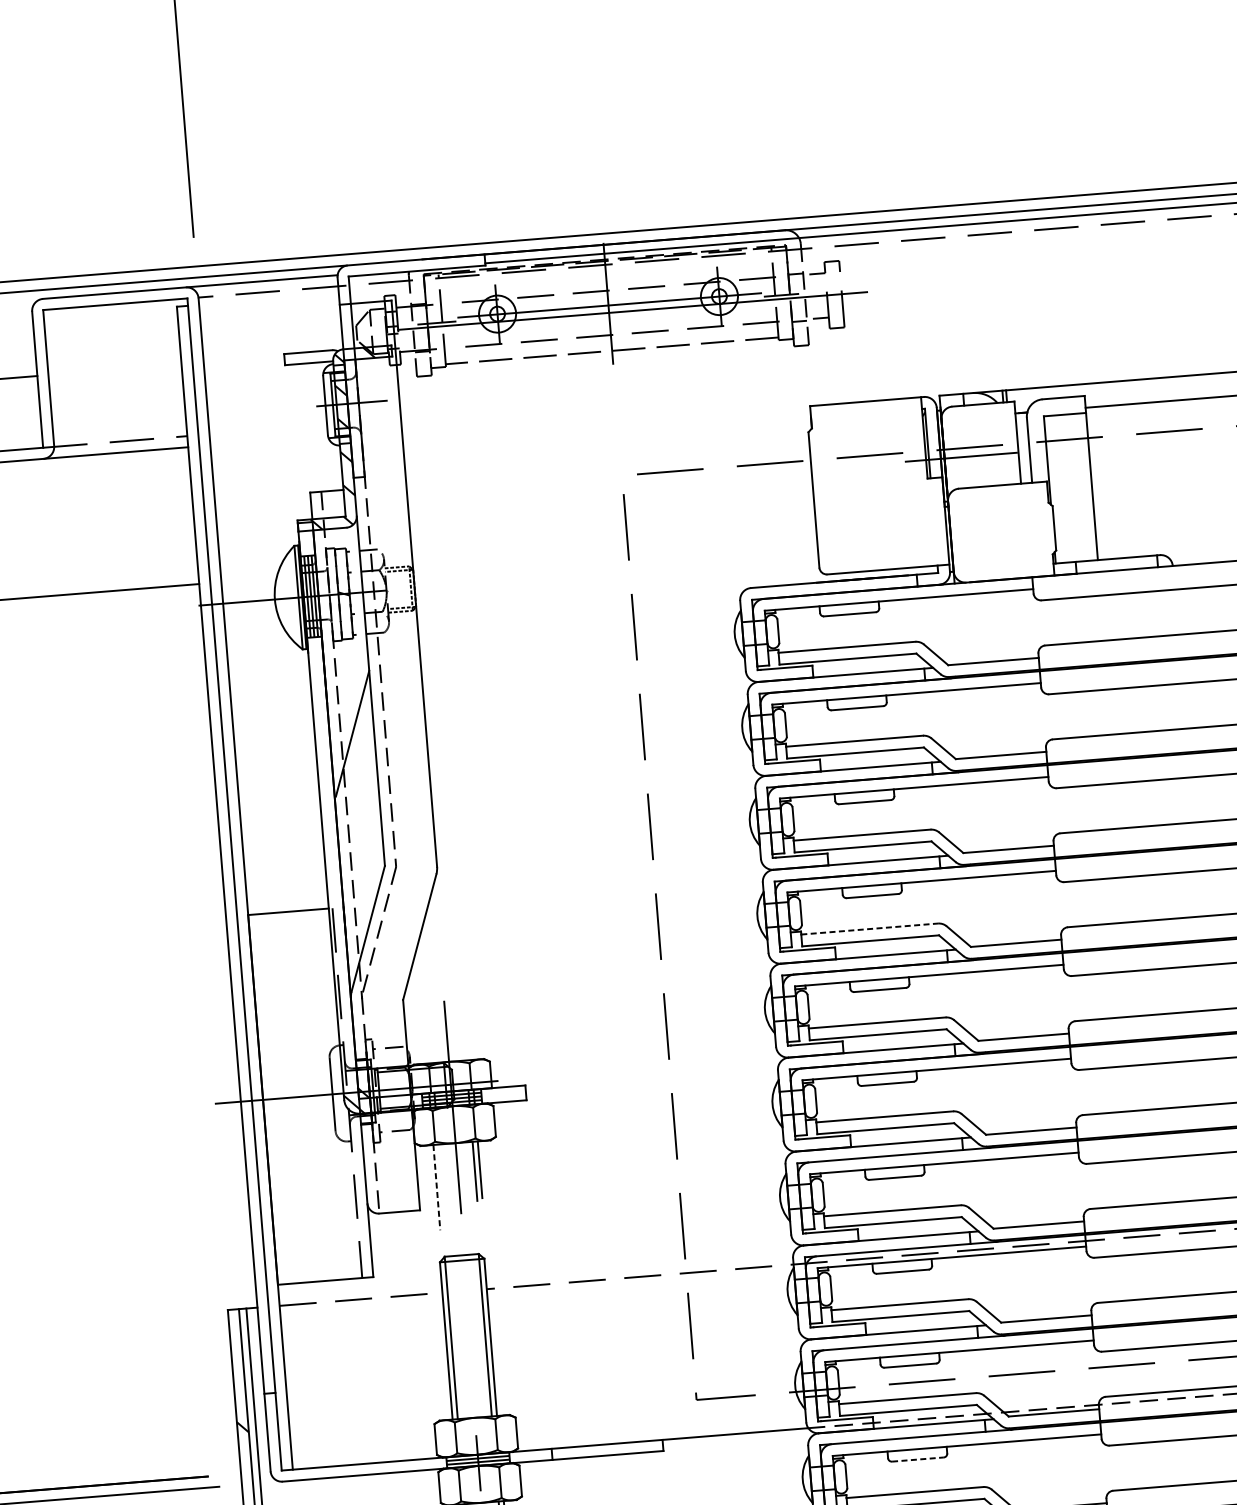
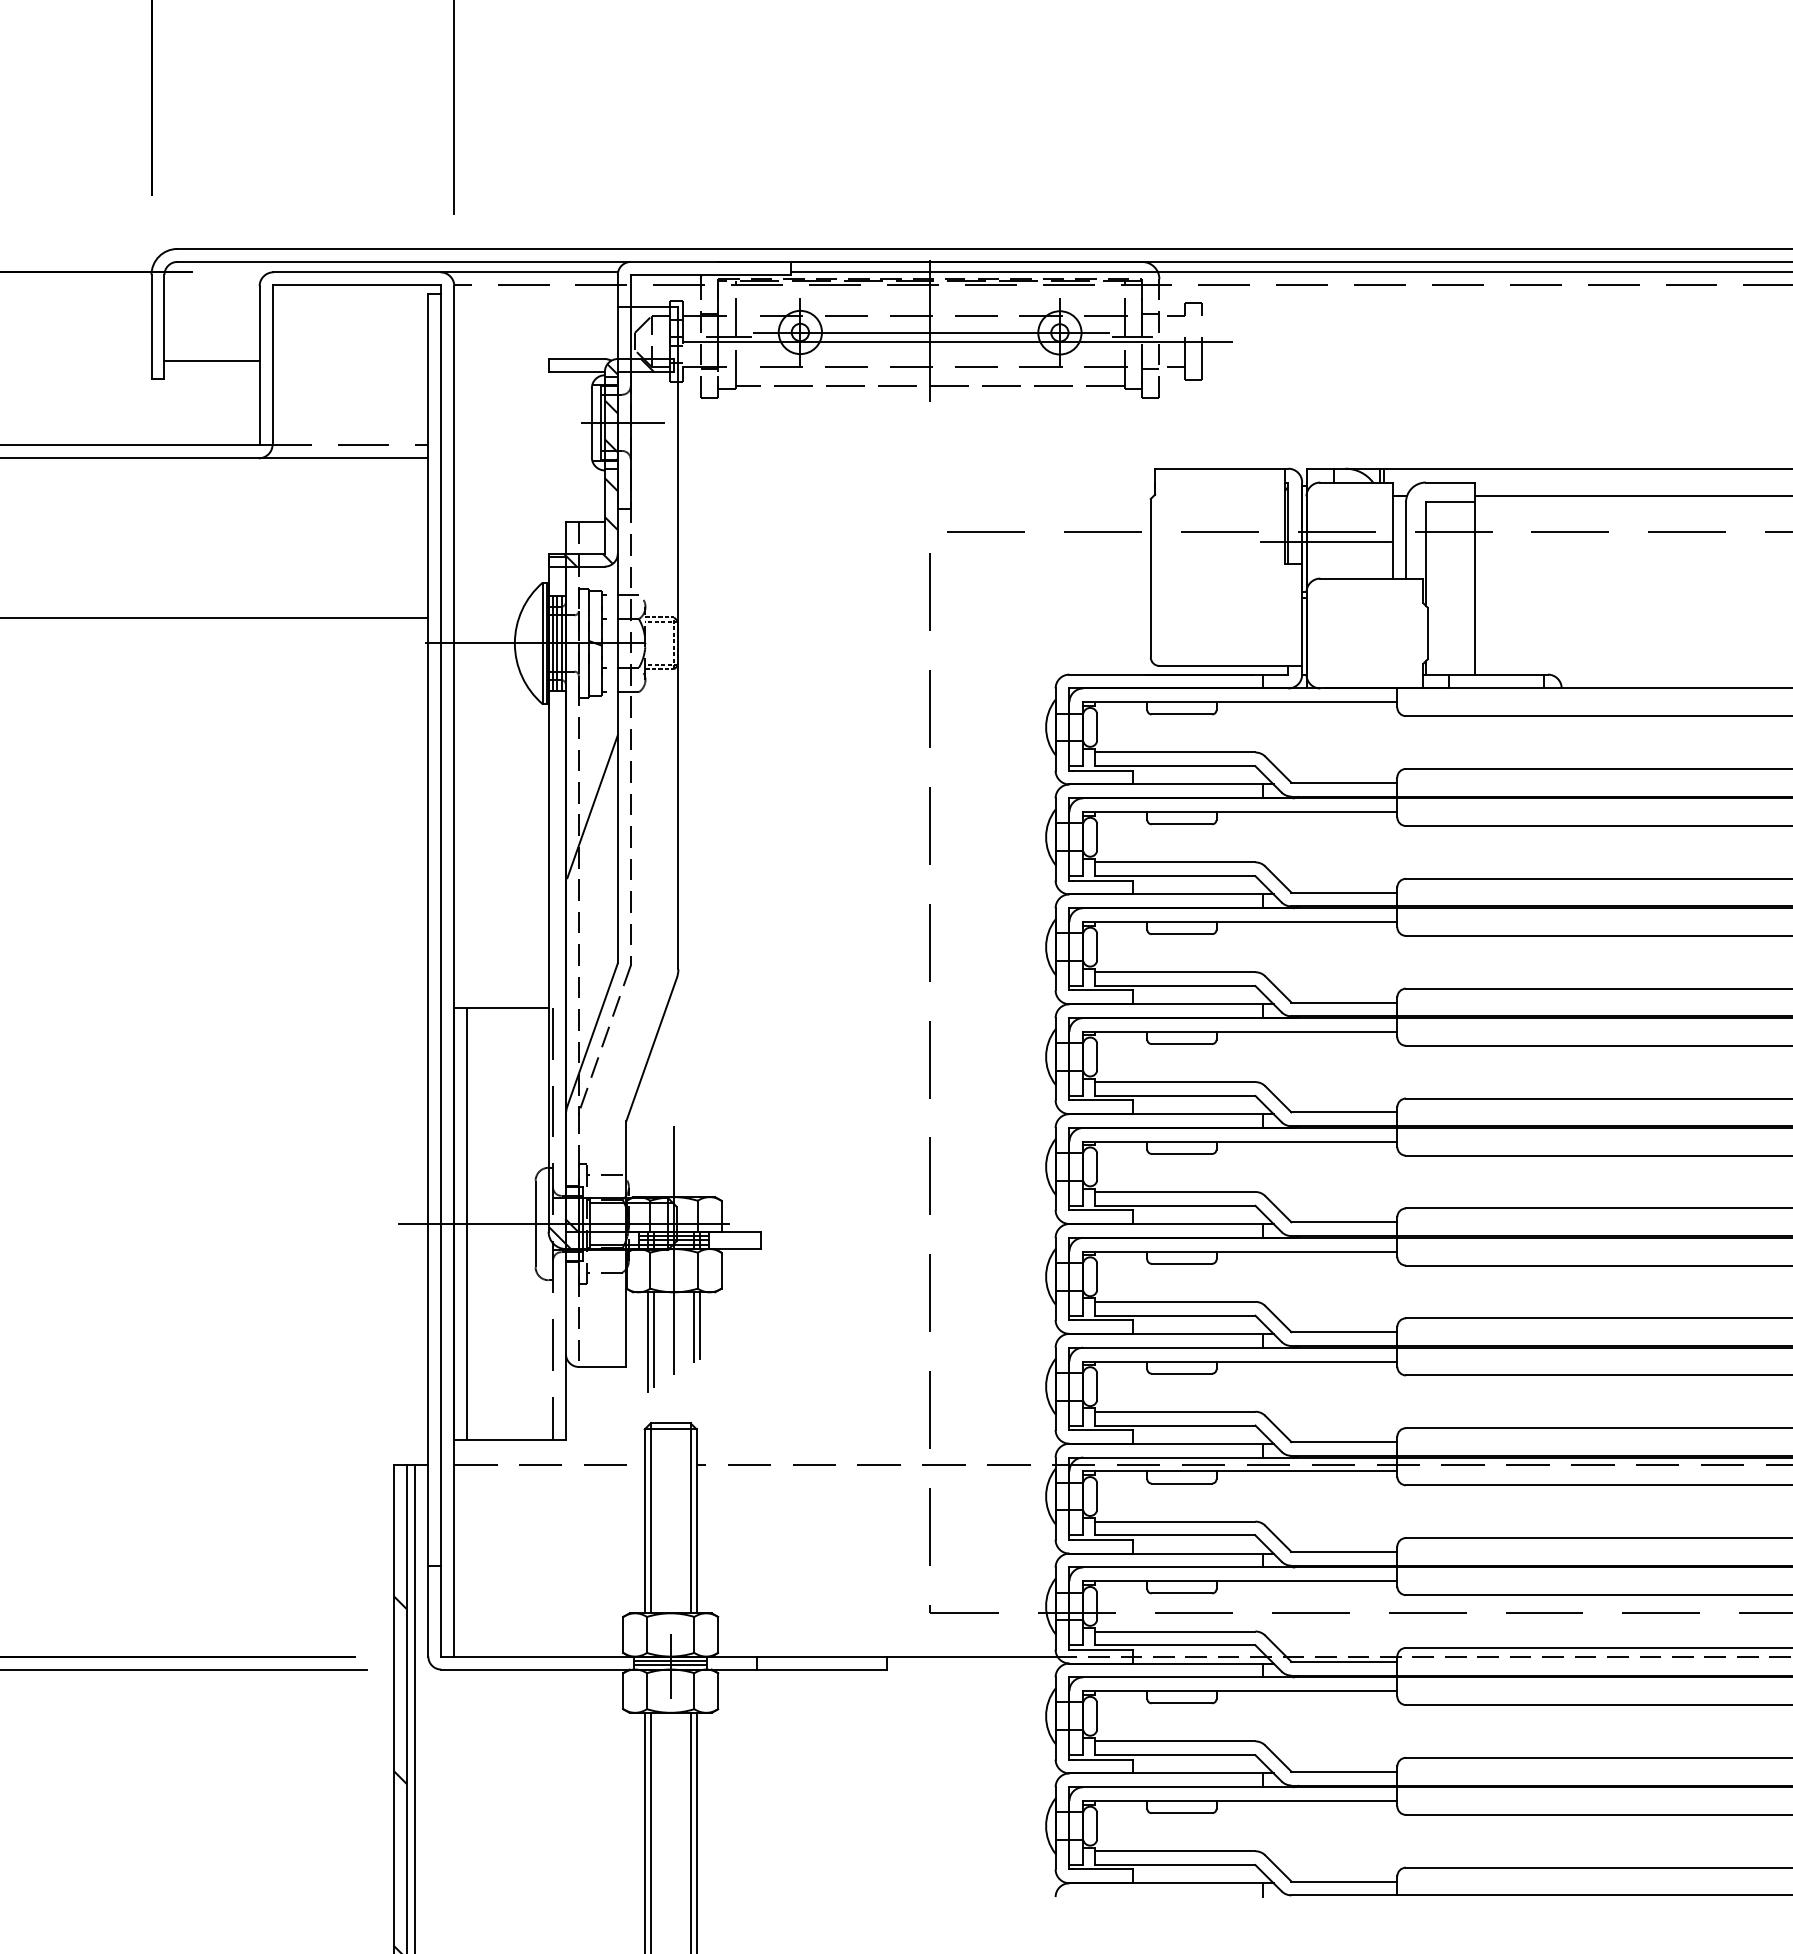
line: (869, 929) -> (1175, 1082), dashed -> solid
line: (274, 1098) -> (467, 1223), added
line: (442, 1185) -> (654, 1340), added
line: (437, 1187) -> (648, 1342), dashed -> solid
line: (918, 1459) -> (1182, 1703), dashed -> solid

